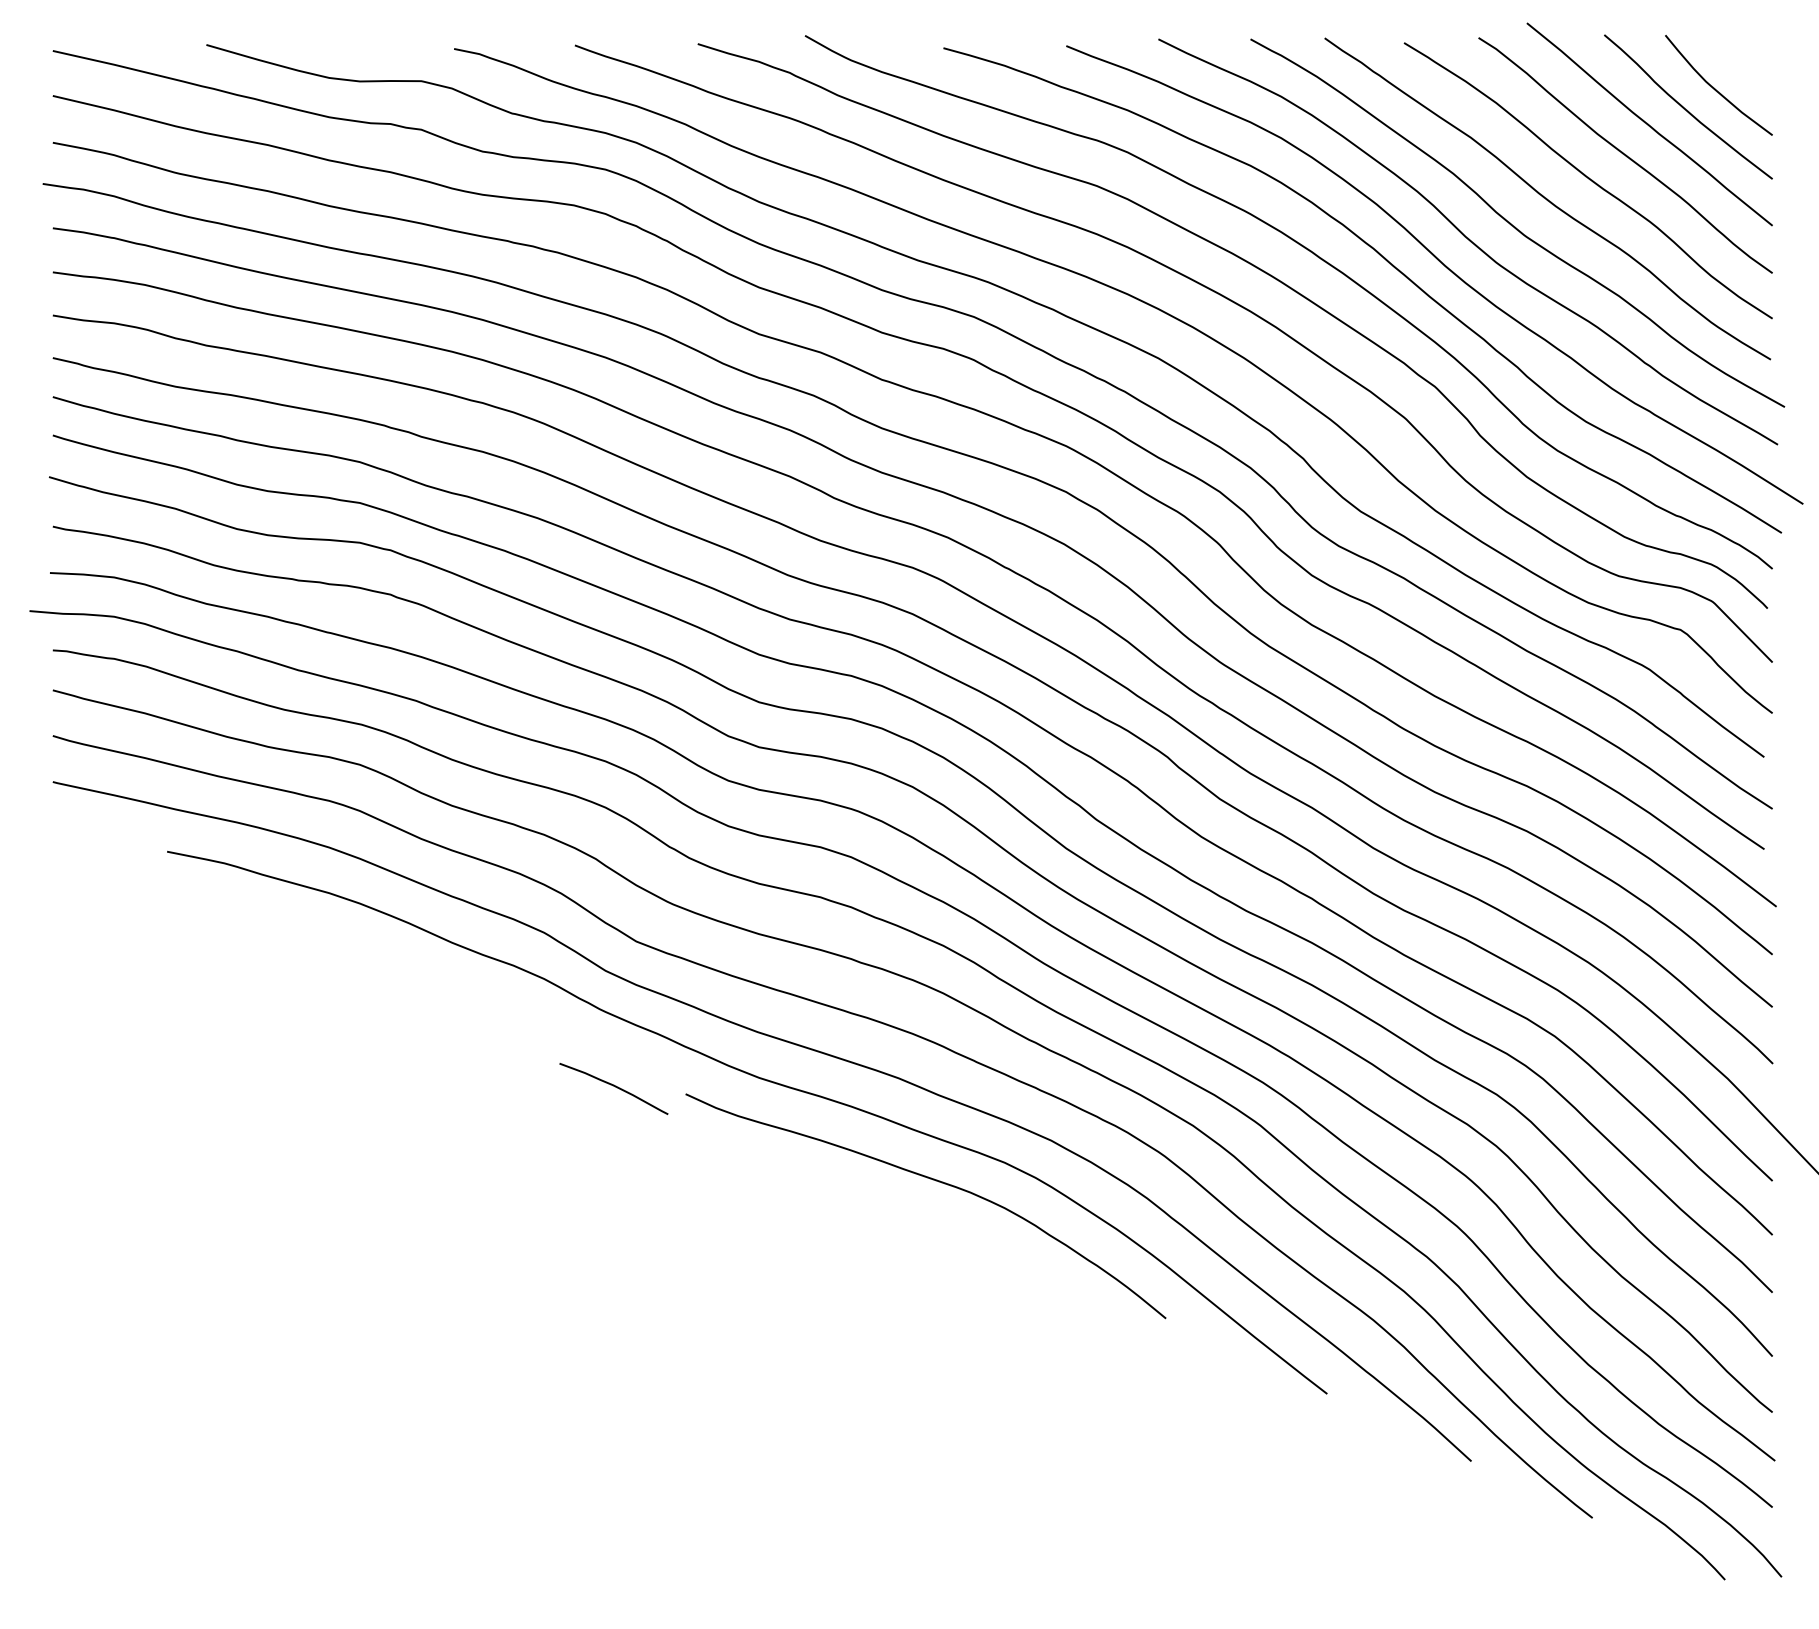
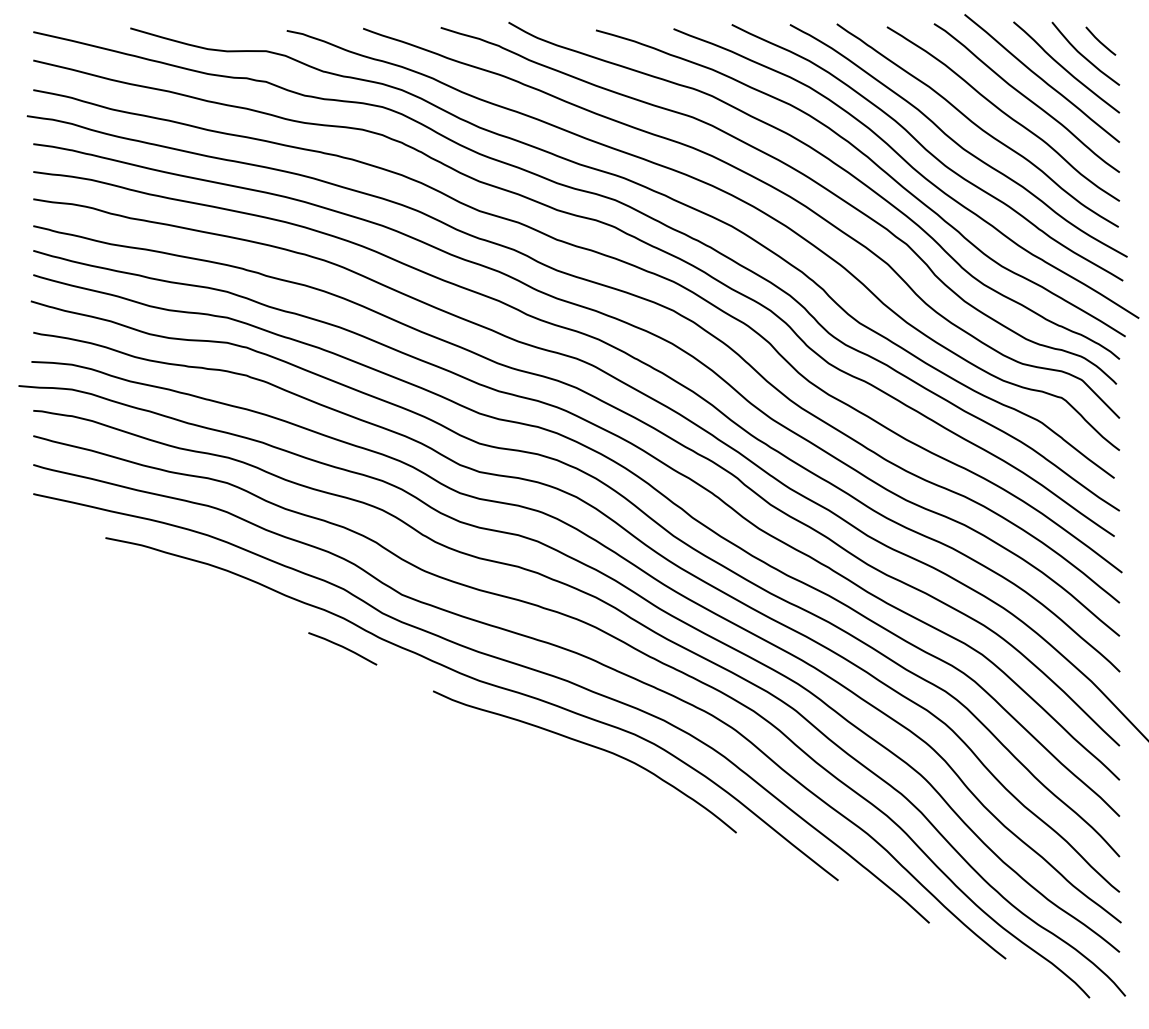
line: (1740, 64) -> (1099, 40), added
curve: (613, 1086) -> (342, 647), moved

